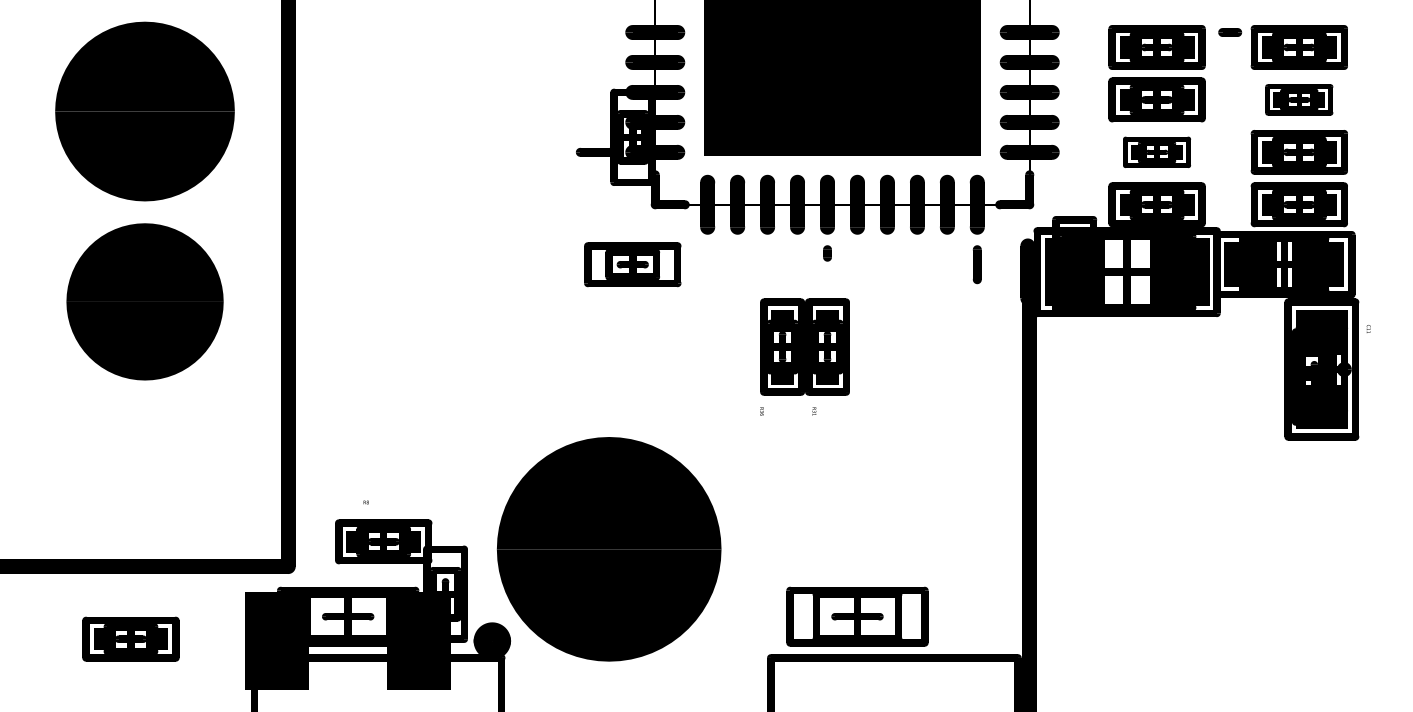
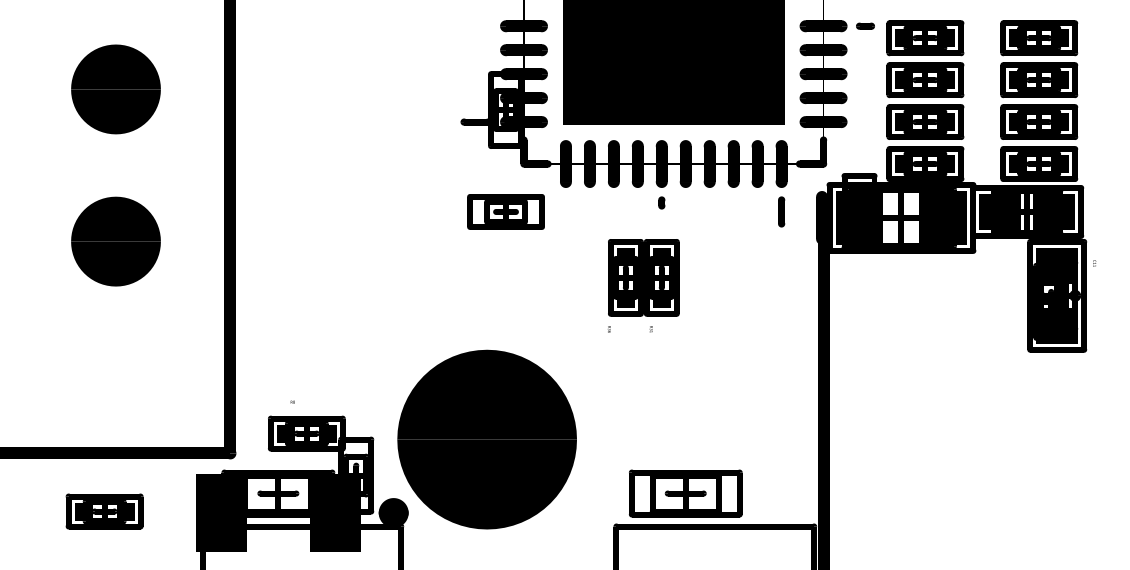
part: (1230, 32) -> (865, 26), moved
part: (1298, 99) -> (1038, 79), size x1.43
part: (145, 111) -> (116, 89), size x0.62
part: (1156, 152) -> (924, 122), size x1.43
part: (145, 301) -> (116, 241), size x0.71

